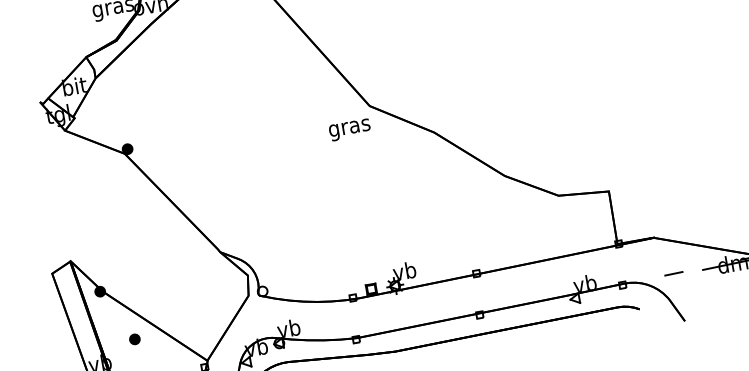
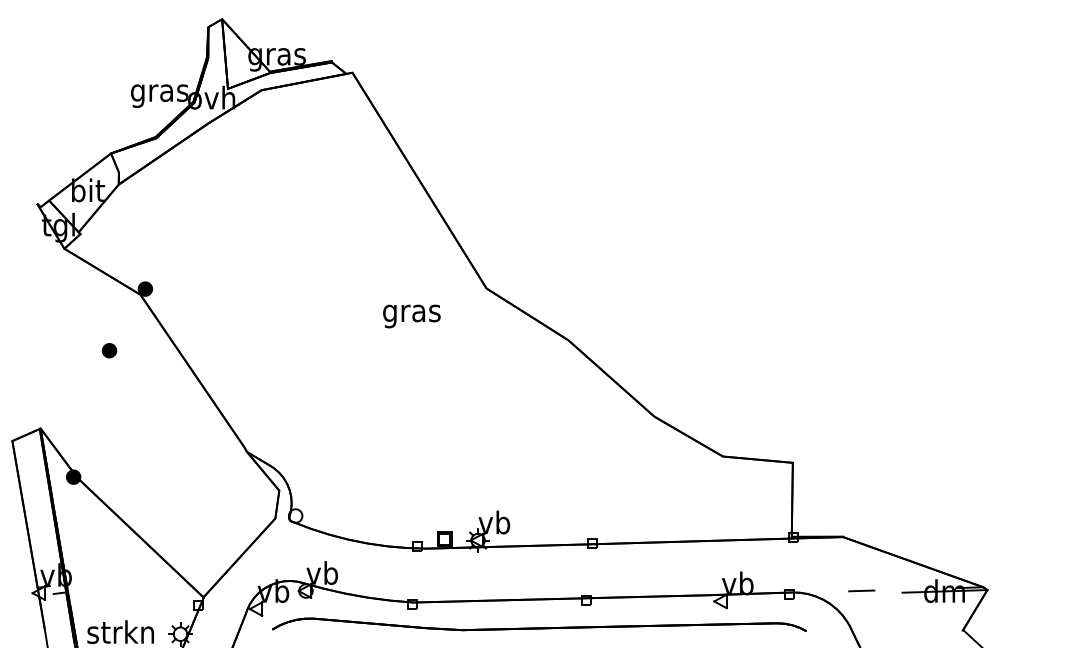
text: (349, 130) -> (411, 316), moved
part: (134, 339) -> (109, 350), moved

